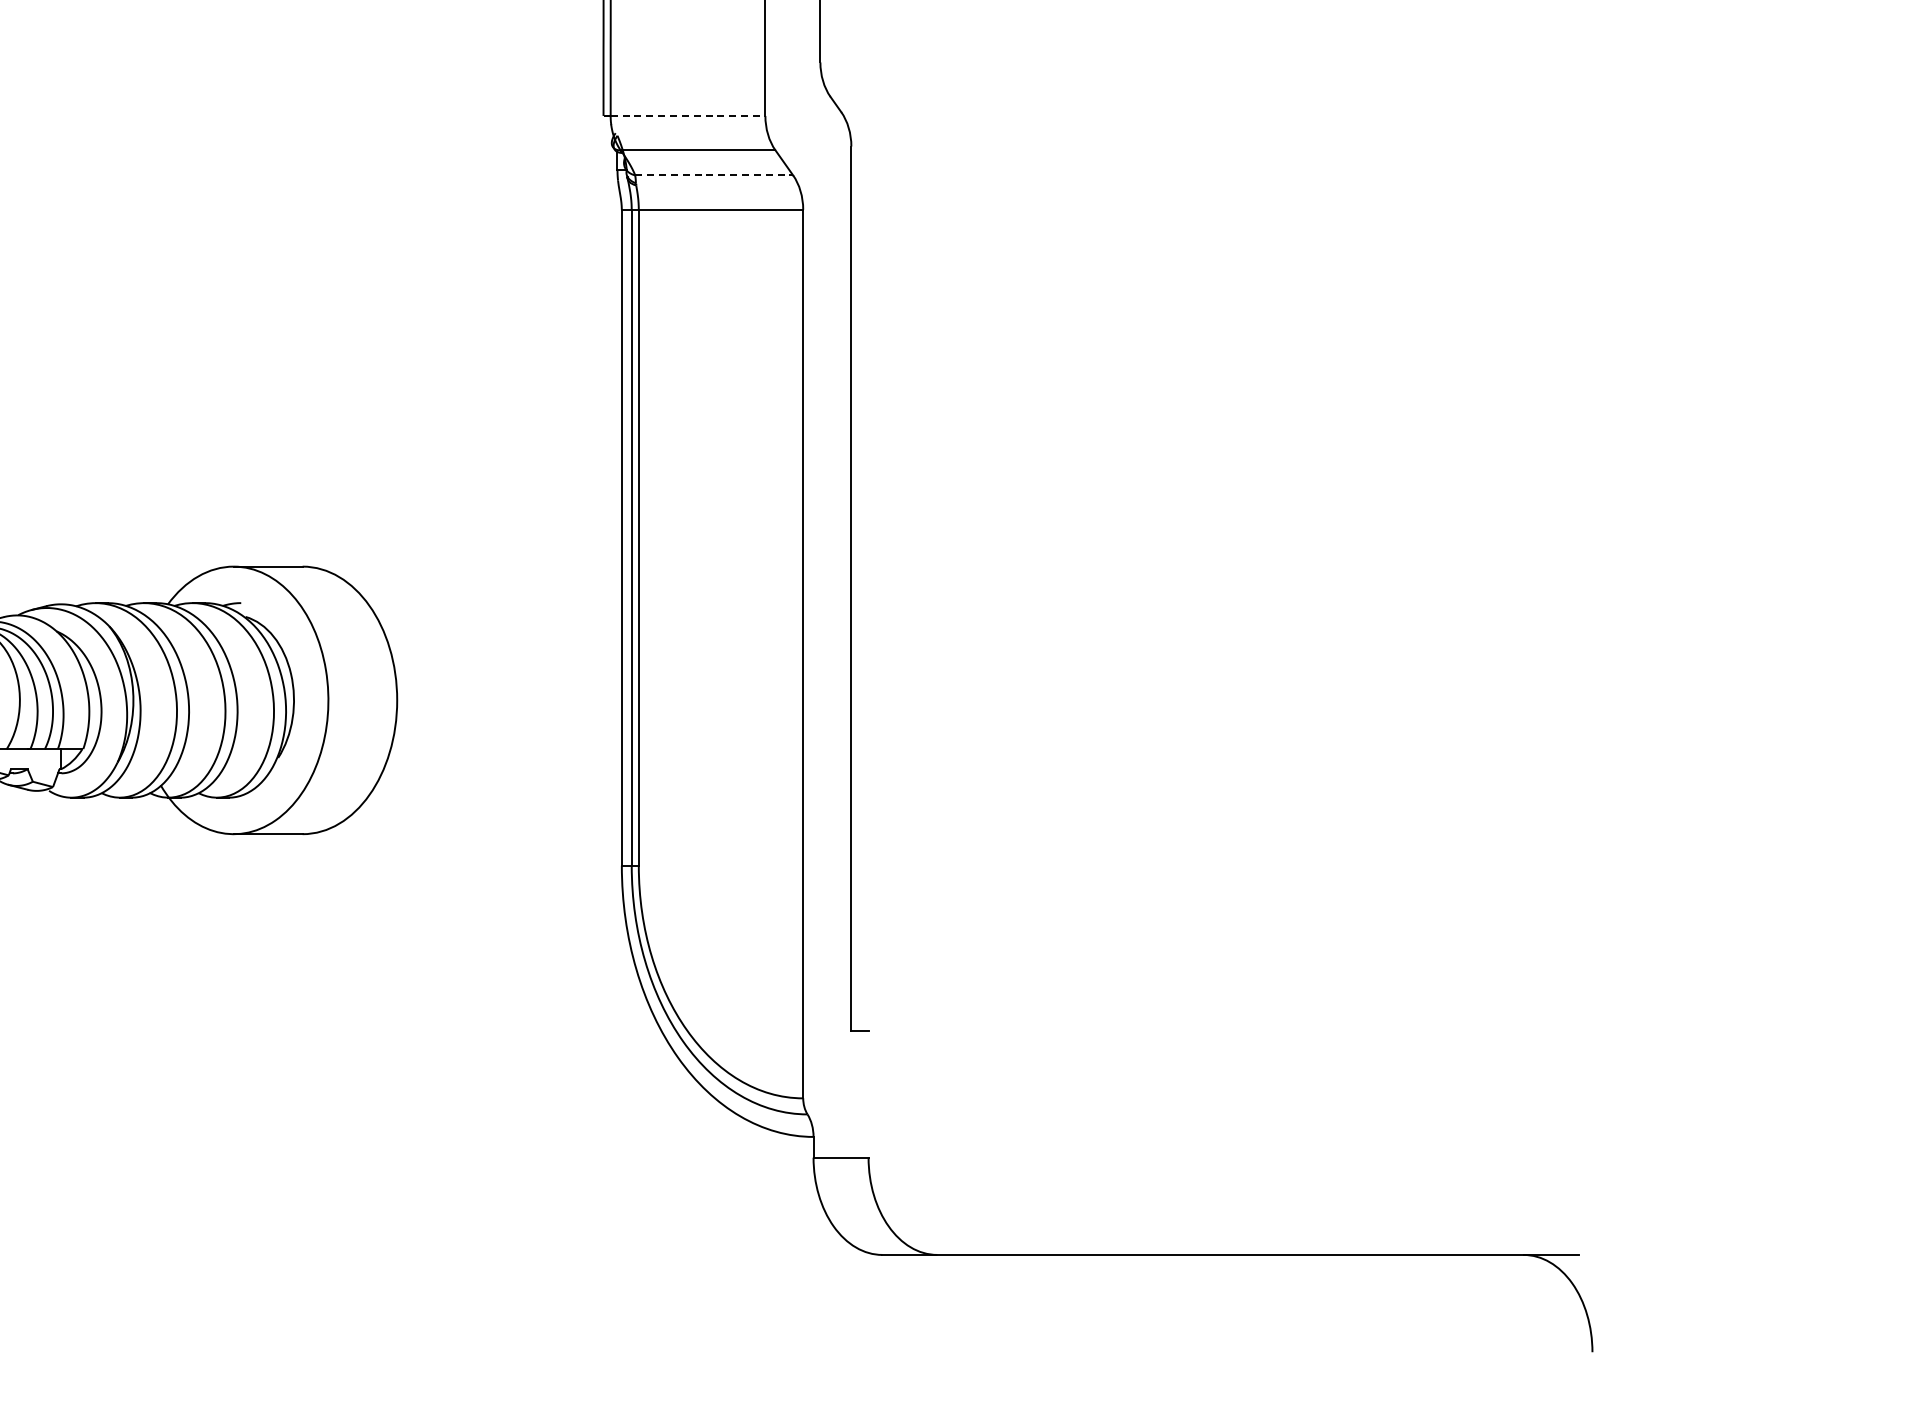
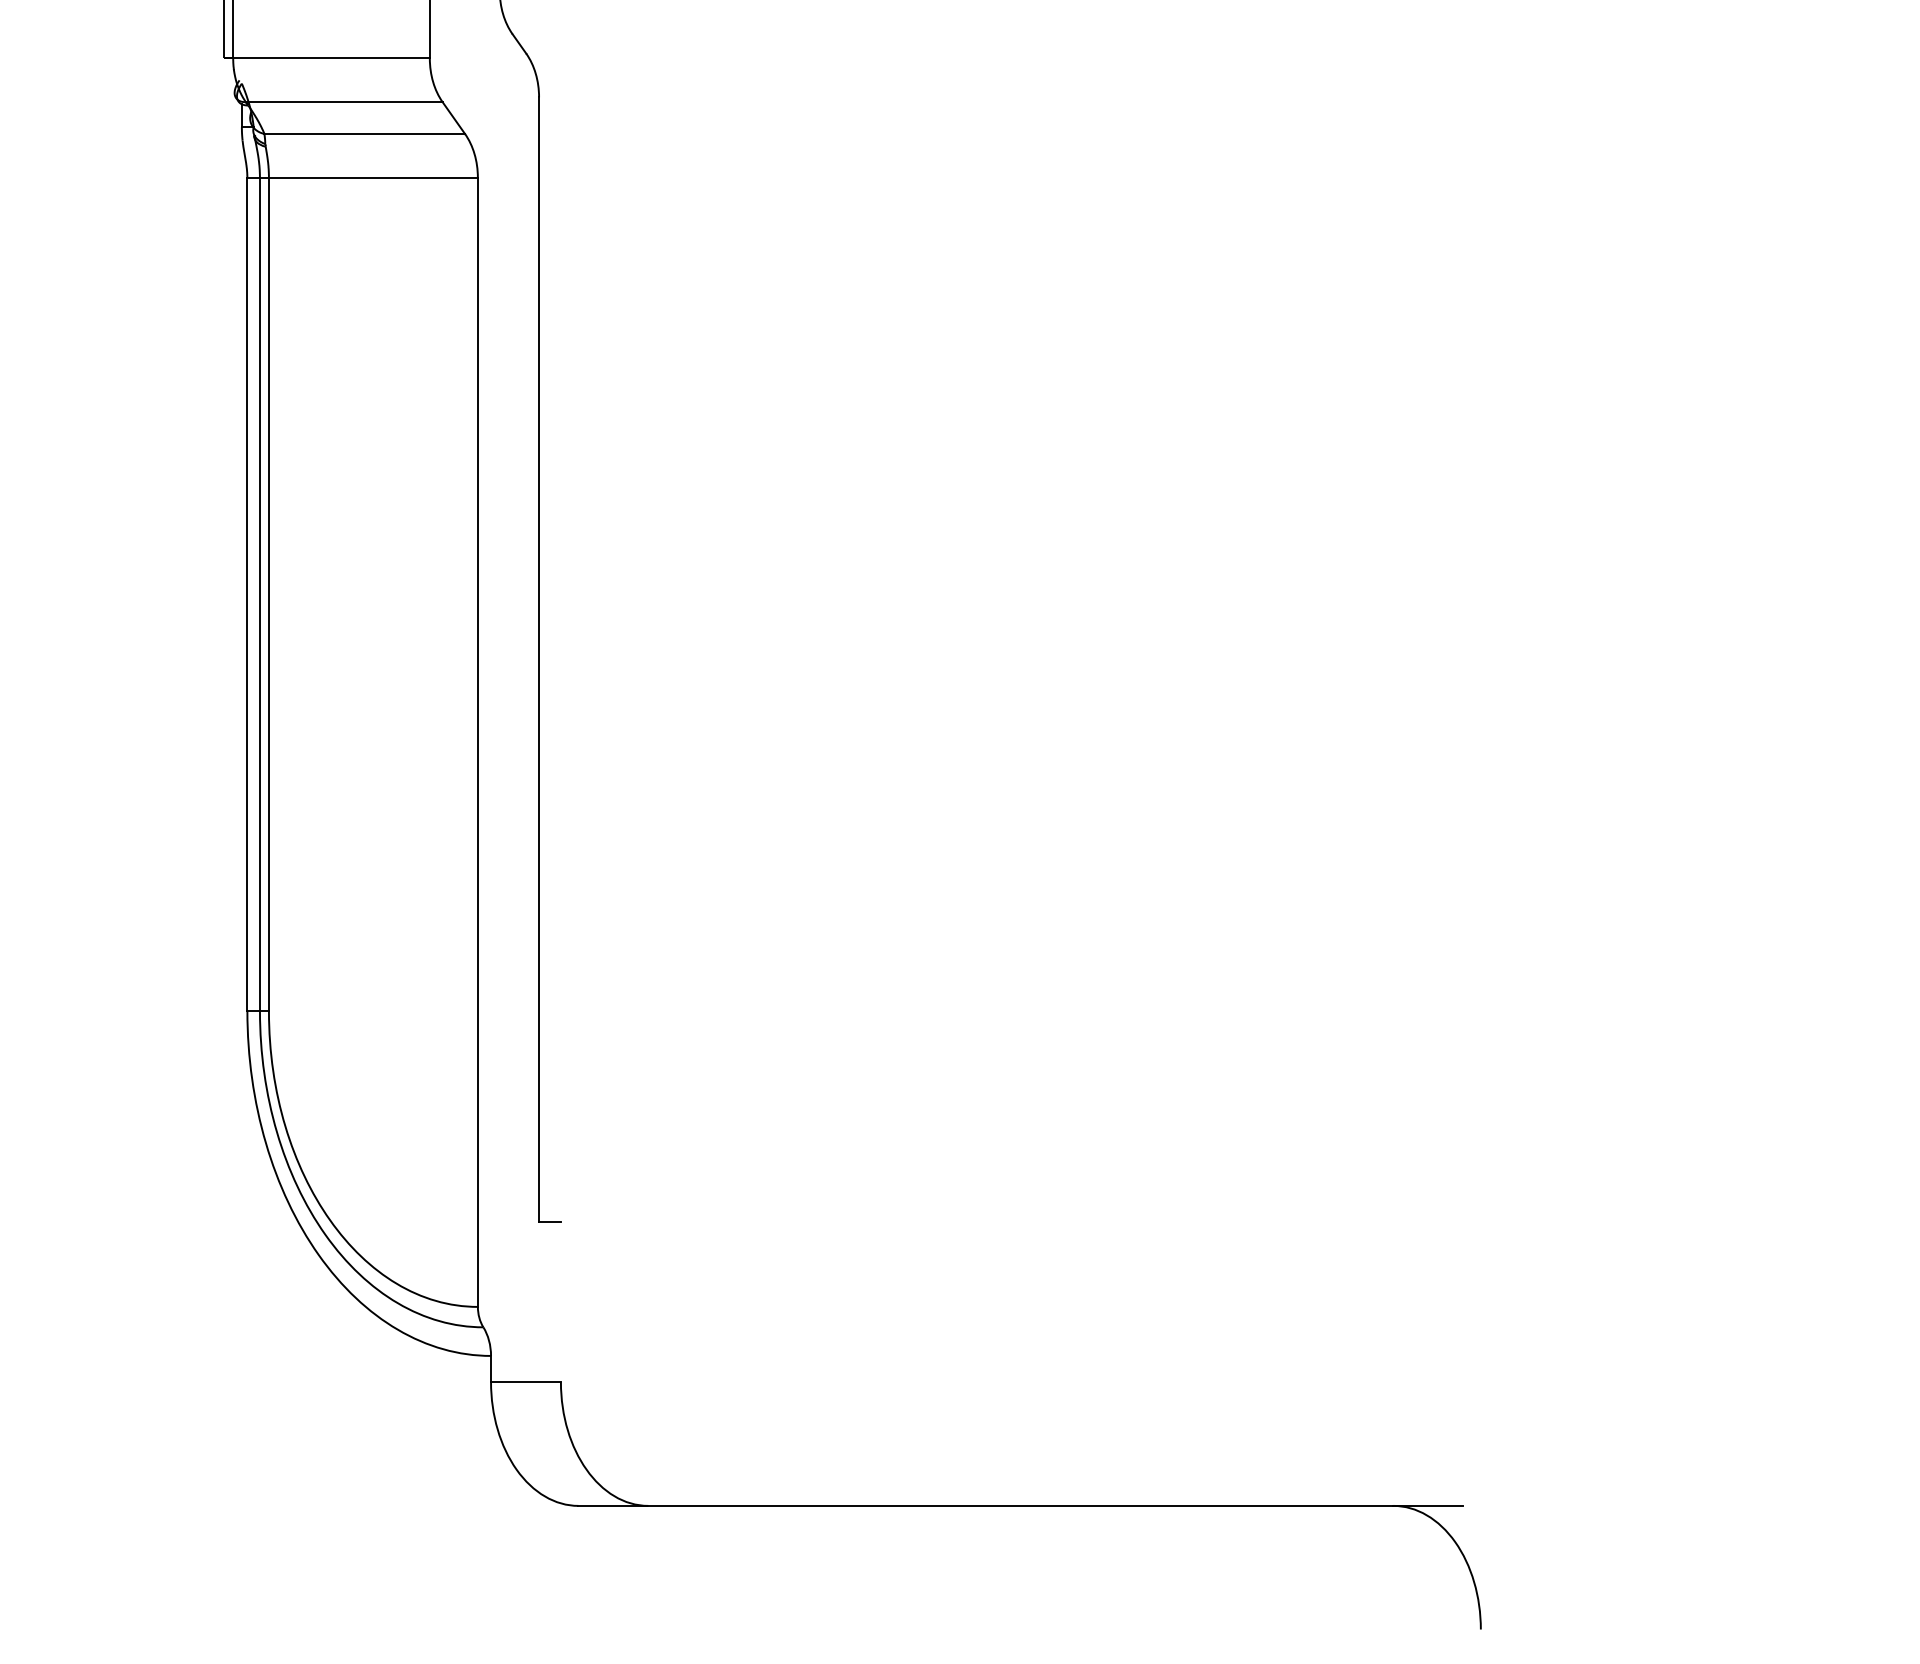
line: (688, 115) -> (332, 57), dashed -> solid
line: (714, 175) -> (365, 134), dashed -> solid

